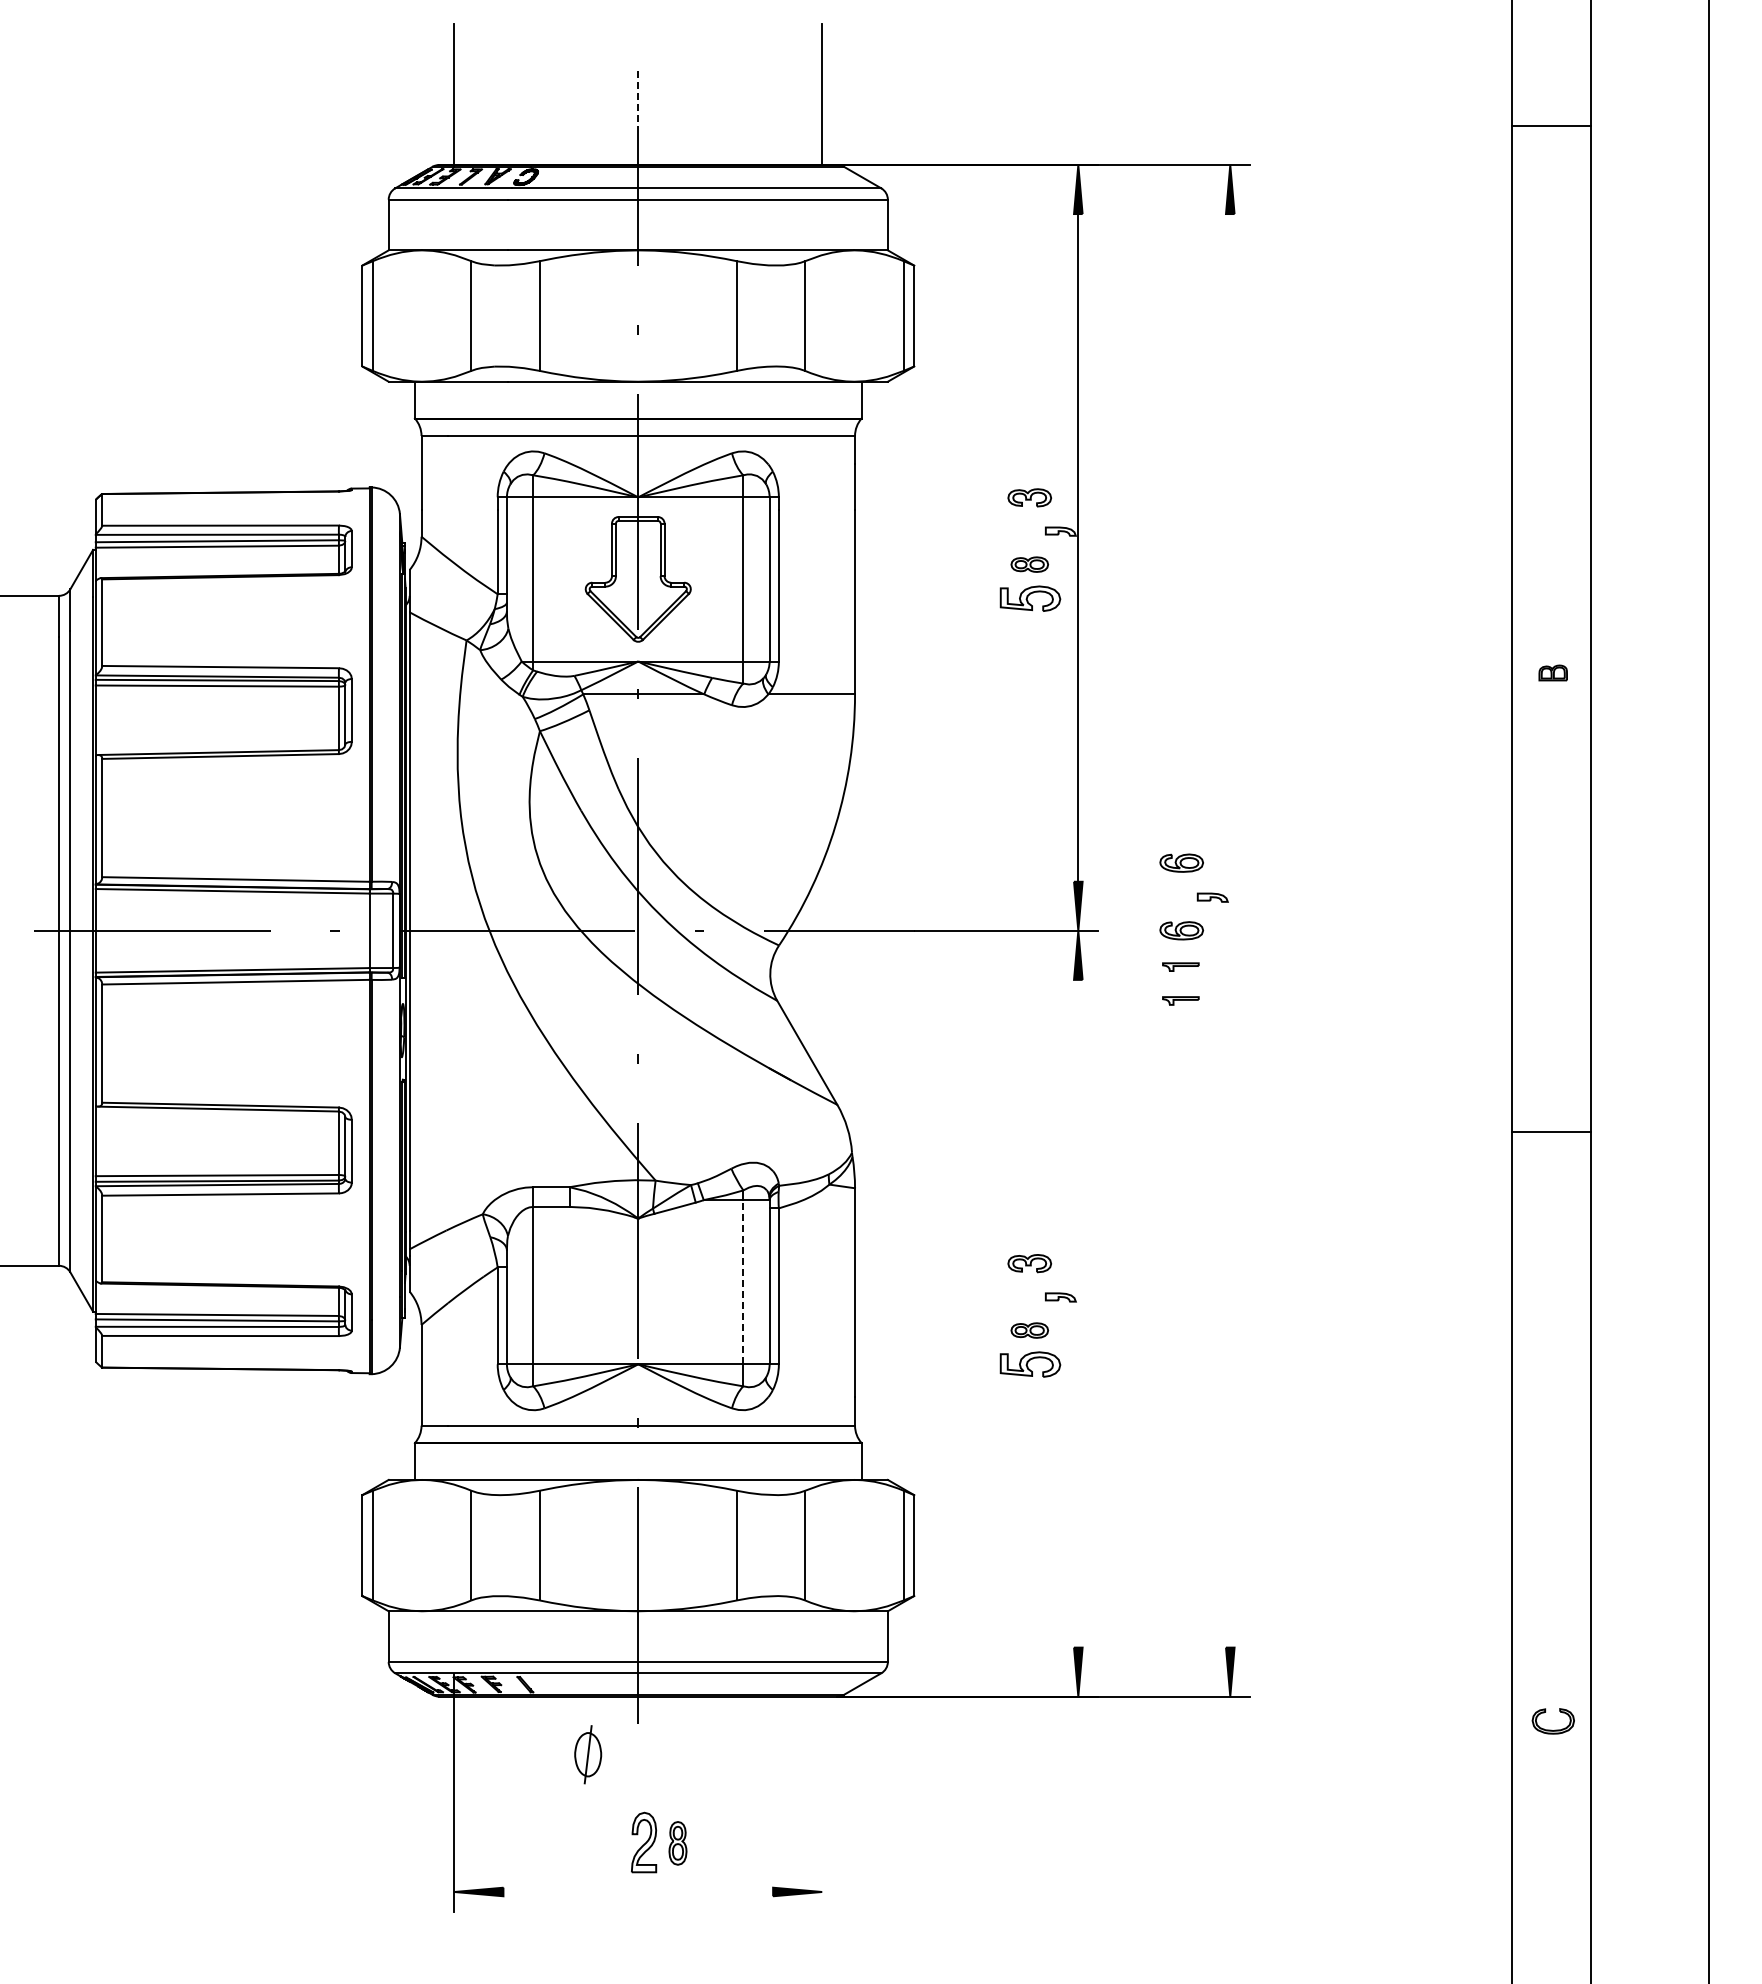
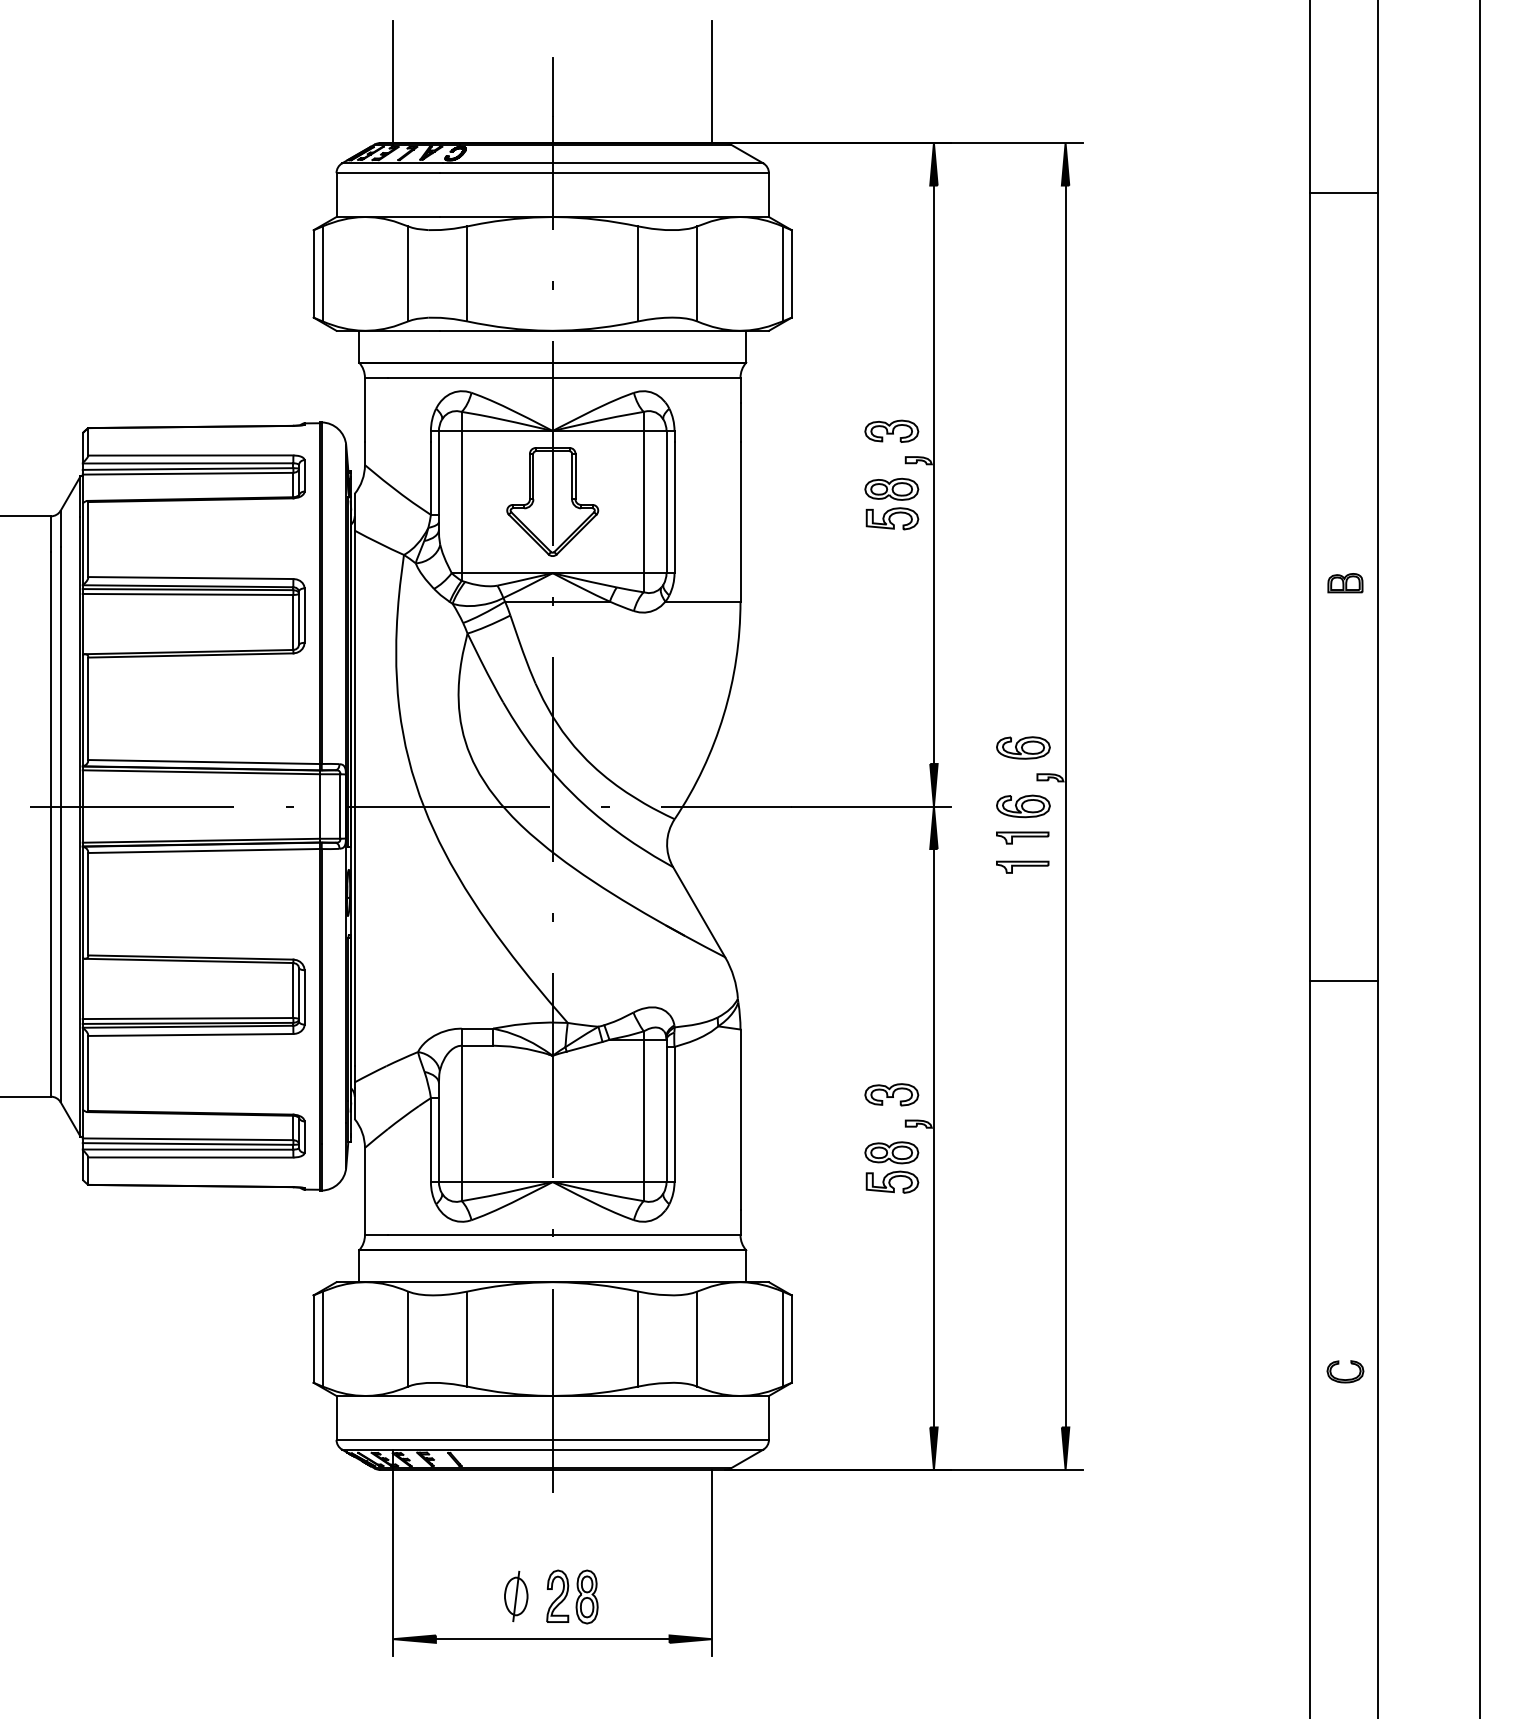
line: (638, 100) -> (552, 87), dashed -> solid
line: (1551, 126) -> (1343, 192), moved
part: (1029, 497) -> (891, 431), size x1.43
part: (1029, 564) -> (891, 489), size x1.67
part: (1552, 672) -> (1344, 582), size x1.43
part: (1181, 862) -> (1023, 747), size x1.43
part: (1181, 930) -> (1023, 806), size x1.43
line: (1230, 930) -> (1065, 806), added
part: (1180, 966) -> (1022, 837), size x1.67
part: (1180, 1000) -> (1022, 866), size x1.67
part: (1029, 1263) -> (891, 1094), size x1.43
line: (743, 1281) -> (643, 1110), dashed -> solid
line: (1078, 1313) -> (934, 1138), added
part: (1029, 1330) -> (891, 1152), size x1.67
part: (1551, 1729) -> (1343, 1378), moved
part: (588, 1754) -> (516, 1596), moved
line: (822, 1803) -> (712, 1562), added
part: (677, 1843) -> (586, 1597), size x1.43
line: (638, 1891) -> (552, 1638), added

